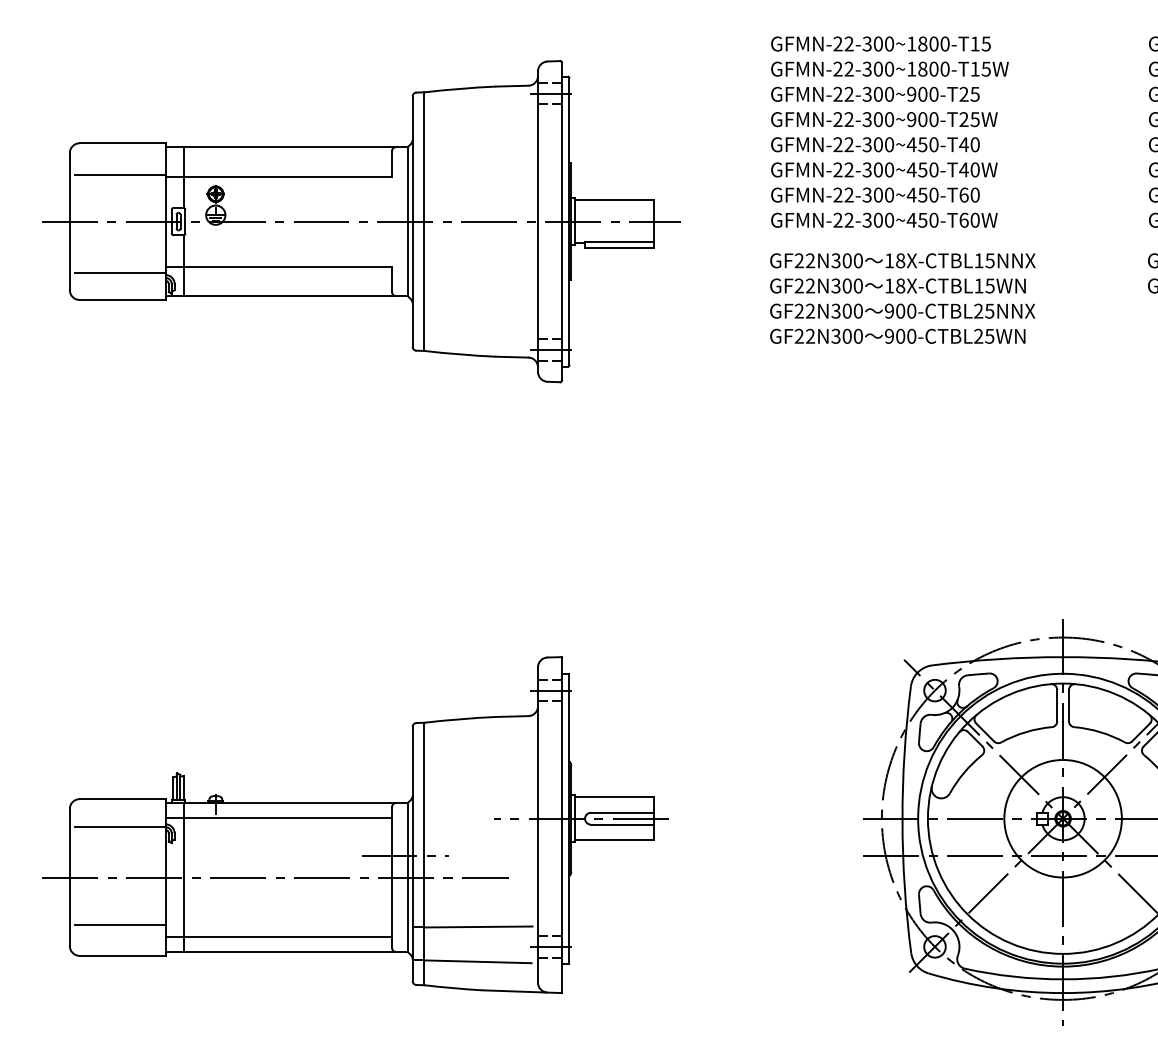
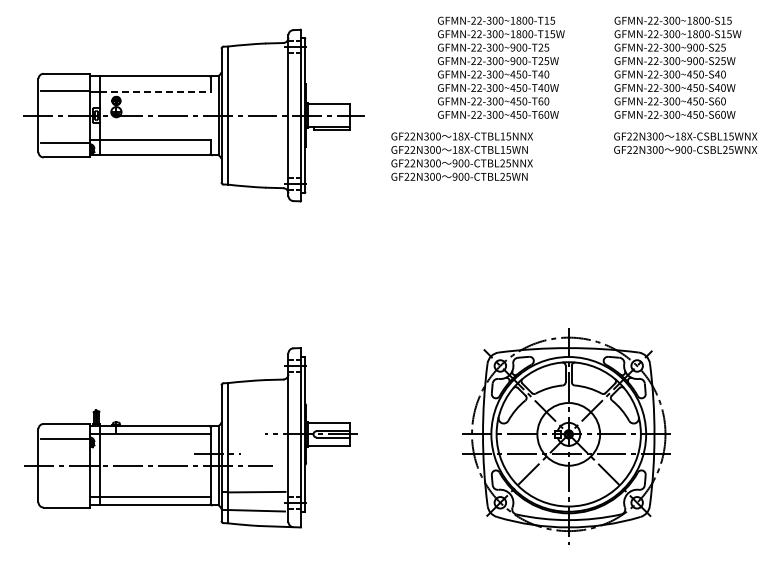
text: (890, 131) -> (501, 67), moved
line: (289, 176) -> (155, 91), solid -> dashed
text: (901, 298) -> (461, 156), moved
line: (120, 923) -> (65, 490), removed

